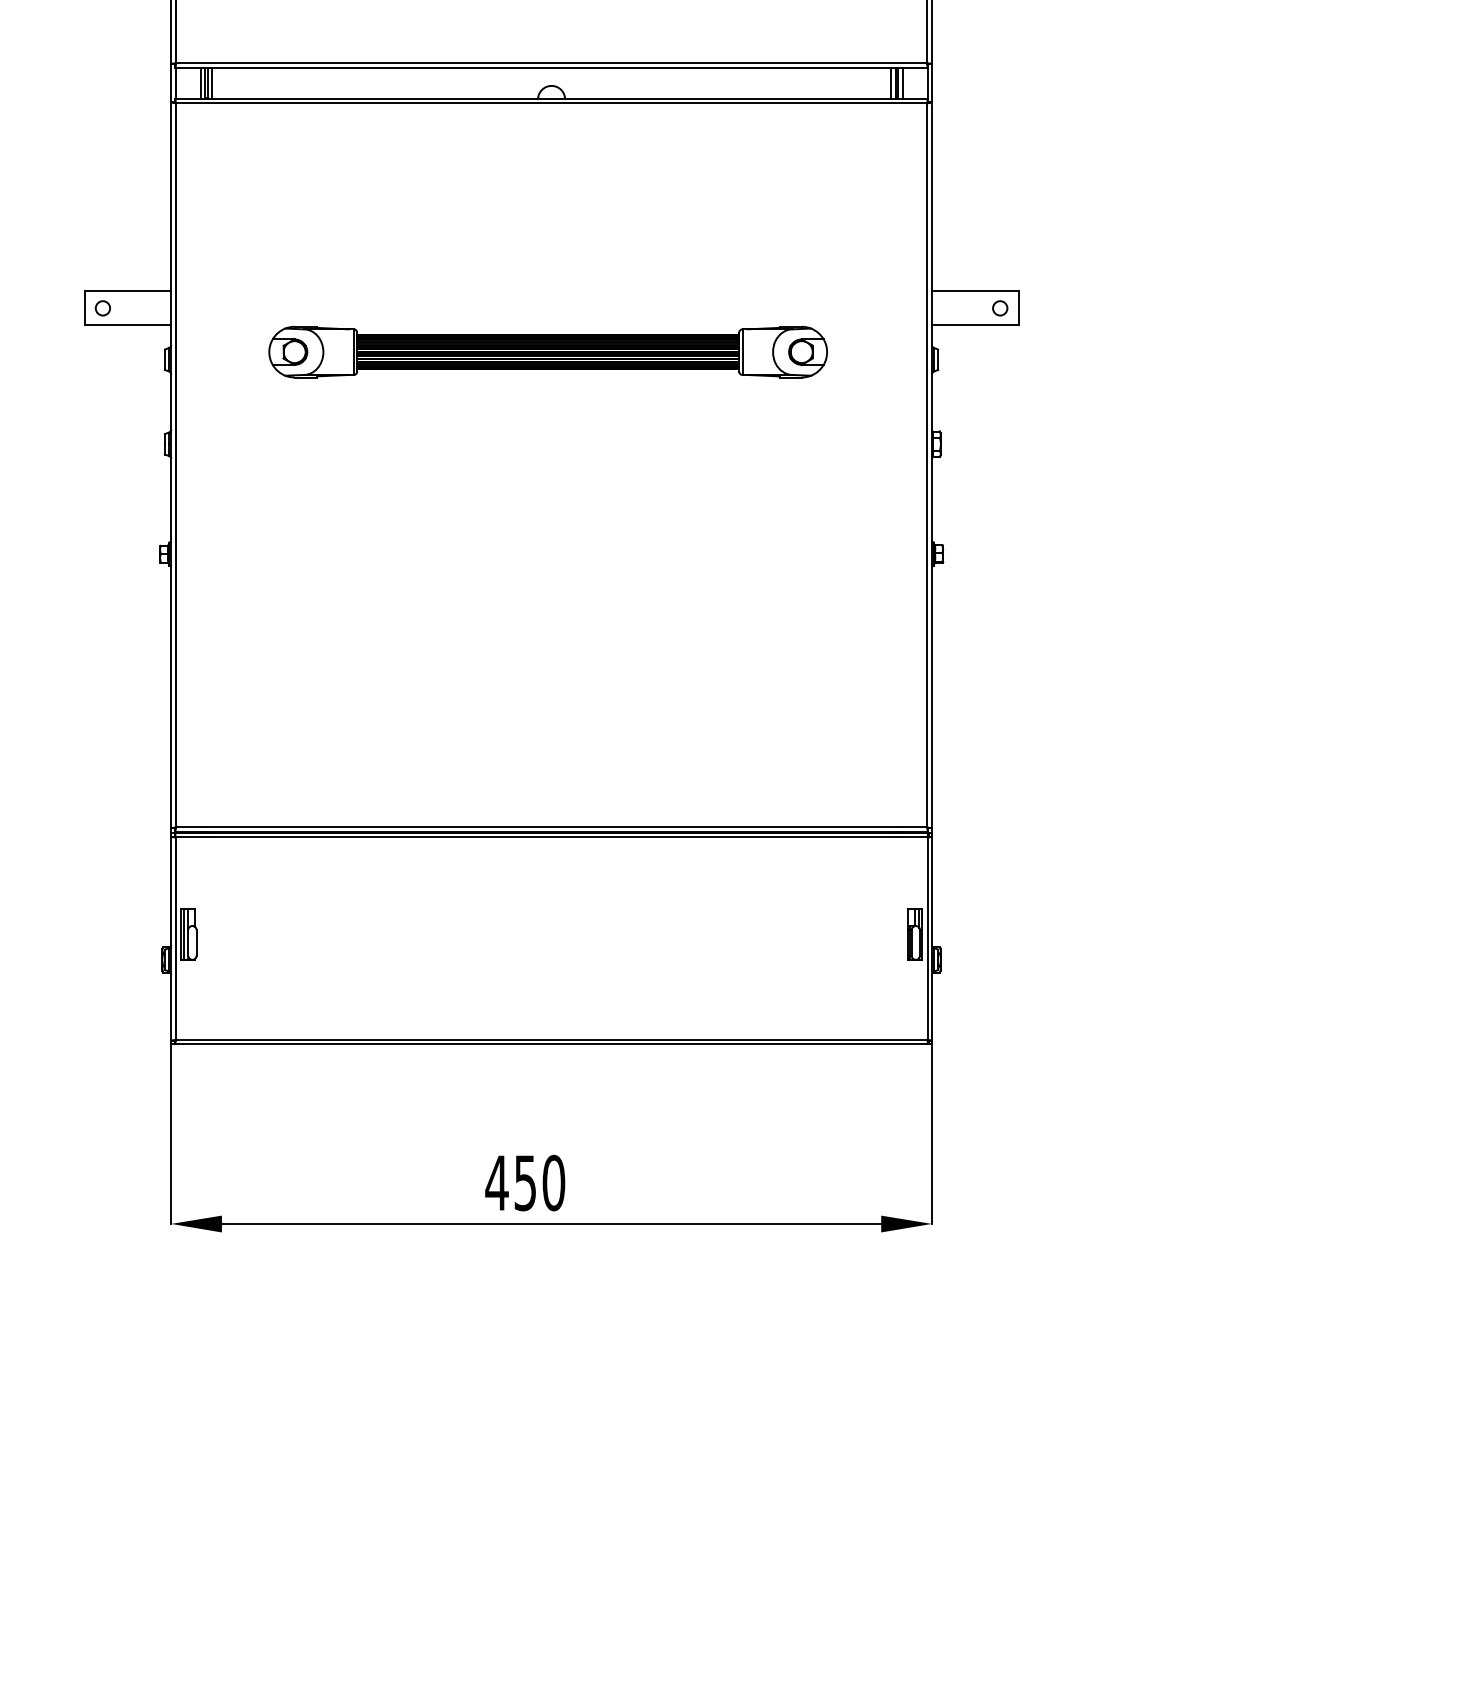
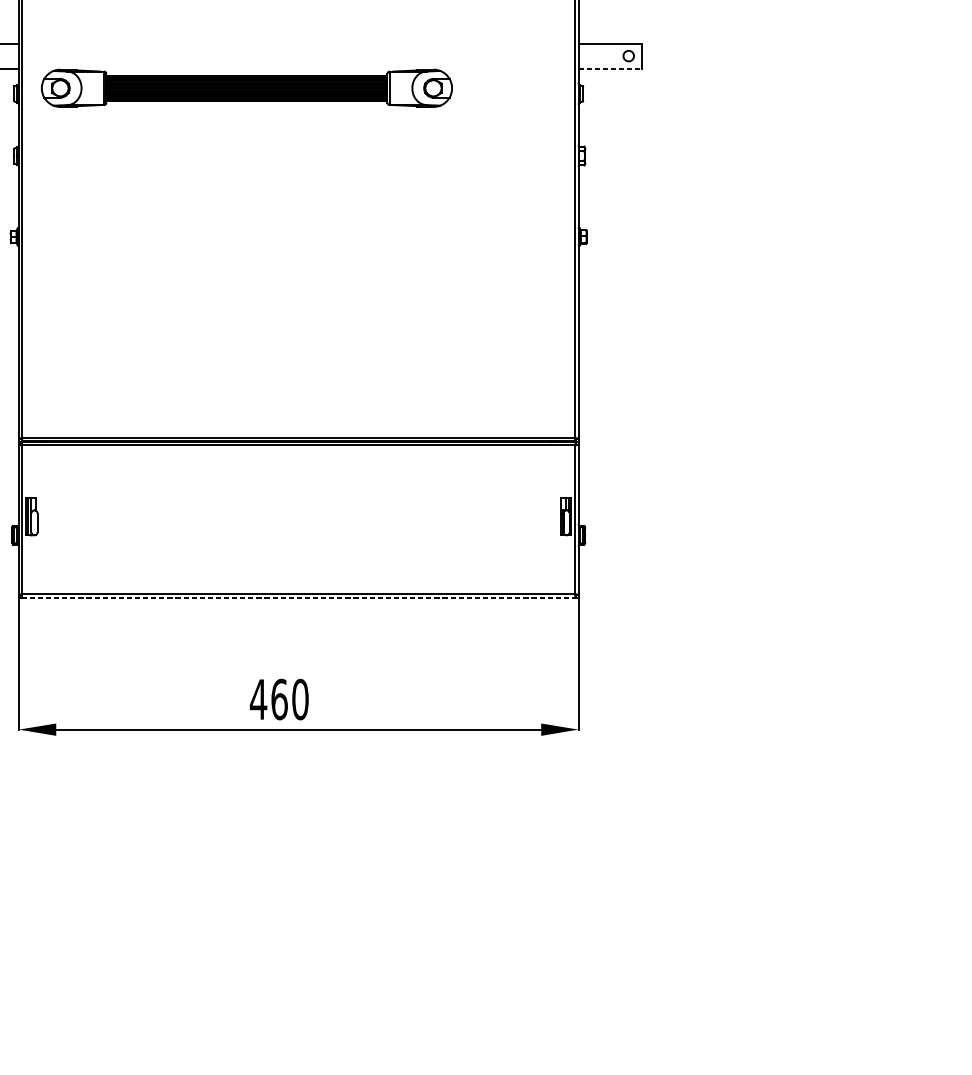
line: (975, 325) -> (610, 68), solid -> dashed
part: (547, 351) -> (246, 87), moved
line: (551, 1044) -> (298, 597), solid -> dashed
text: (525, 1182) -> (279, 699), 450 -> 460

